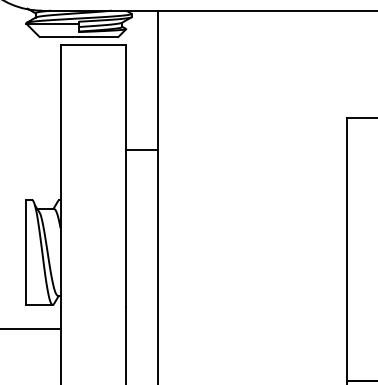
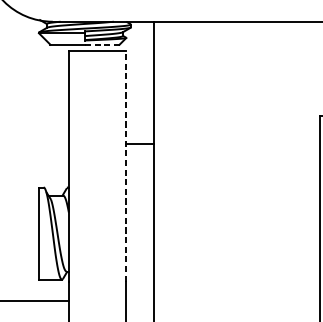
line: (98, 36) -> (102, 44), solid -> dashed
line: (126, 175) -> (126, 166), solid -> dashed

